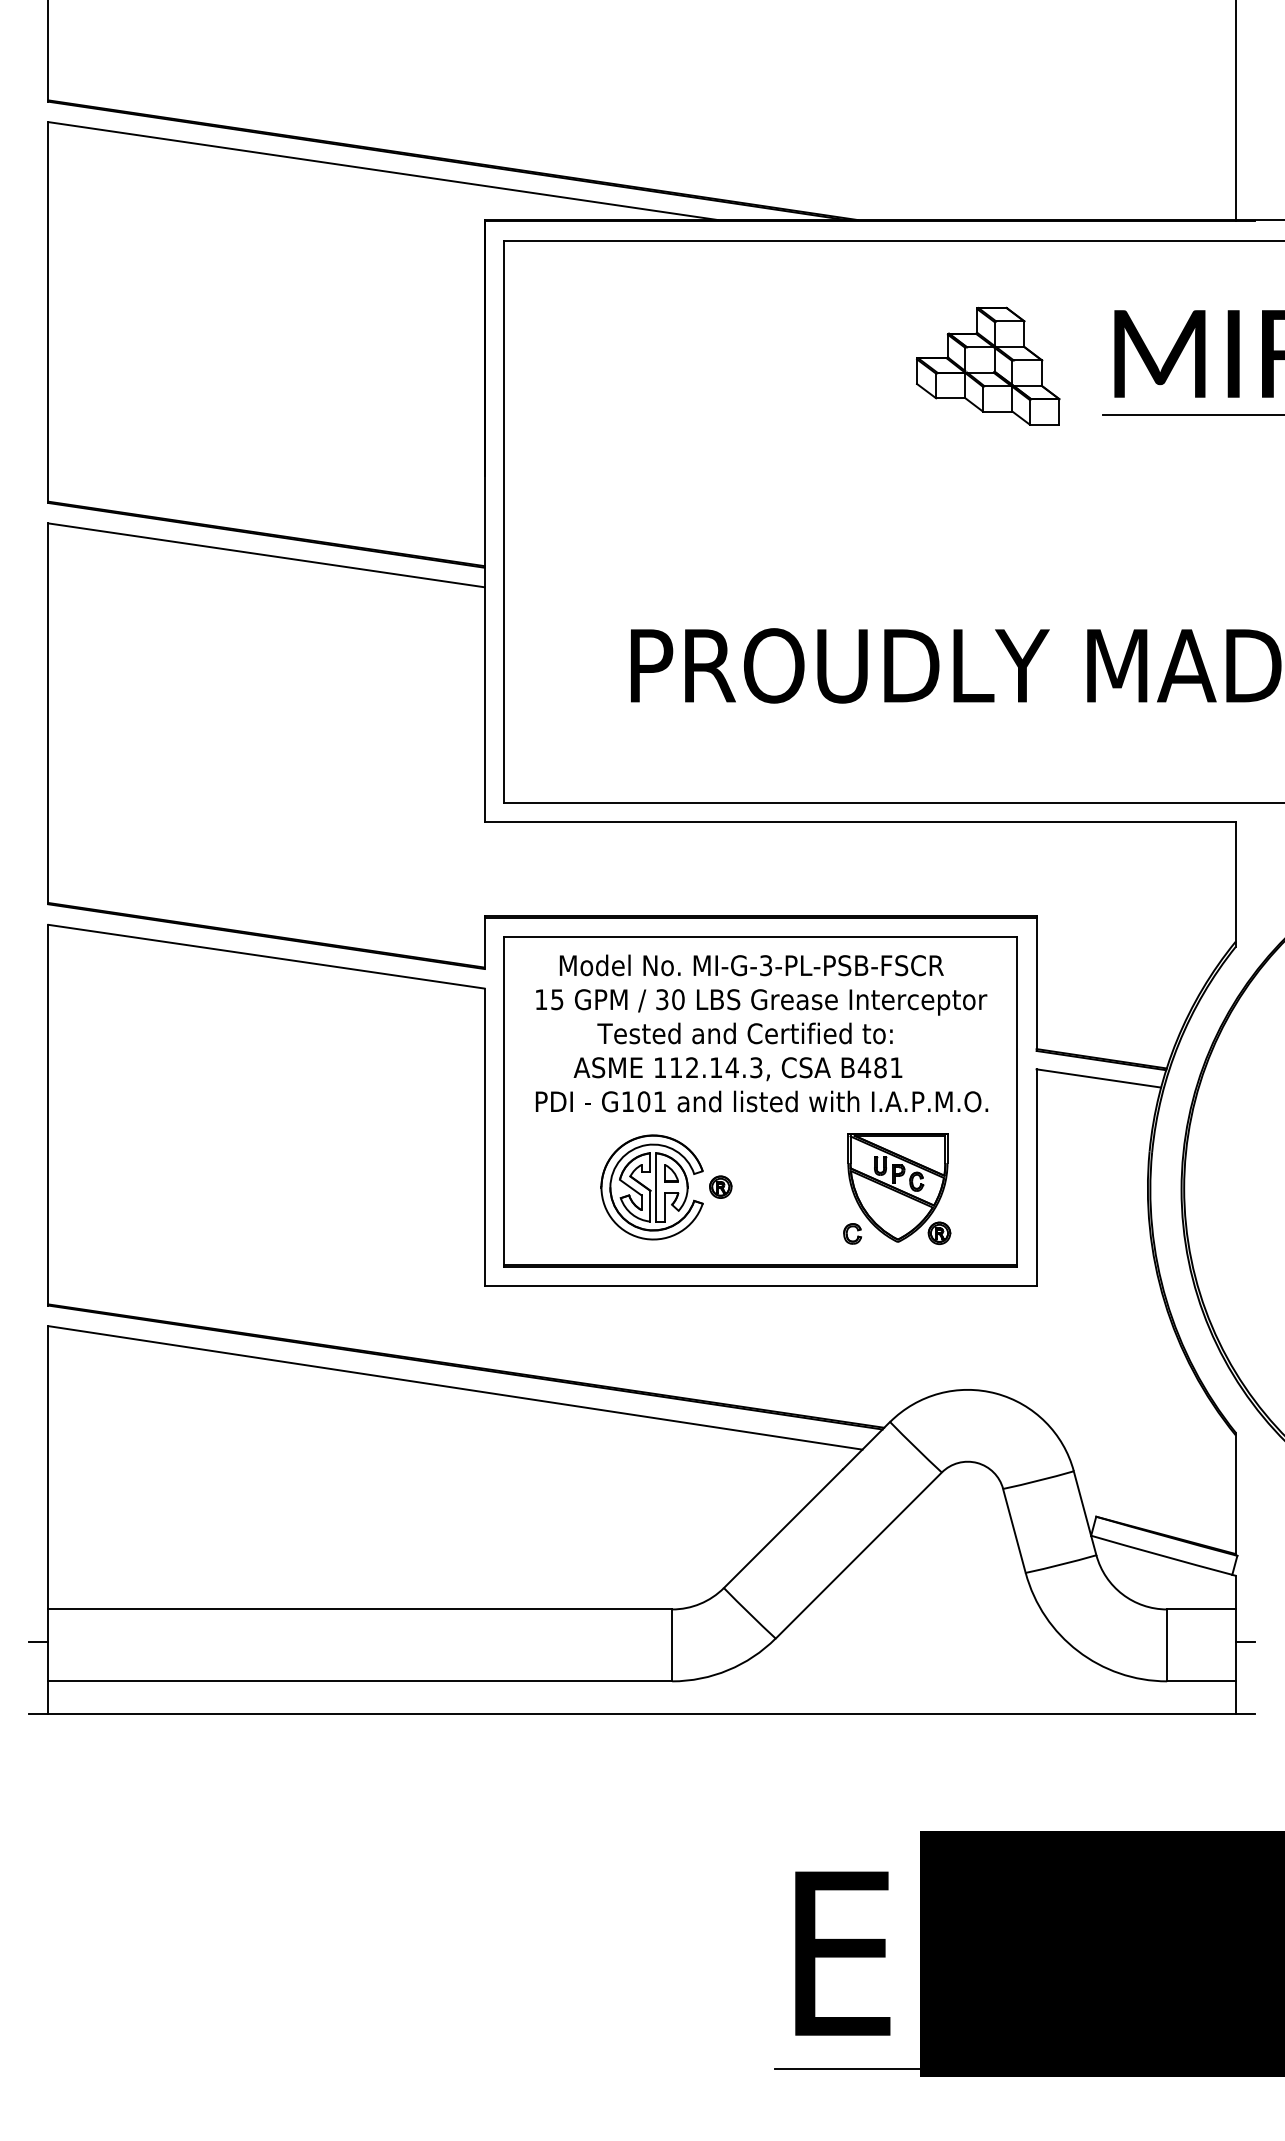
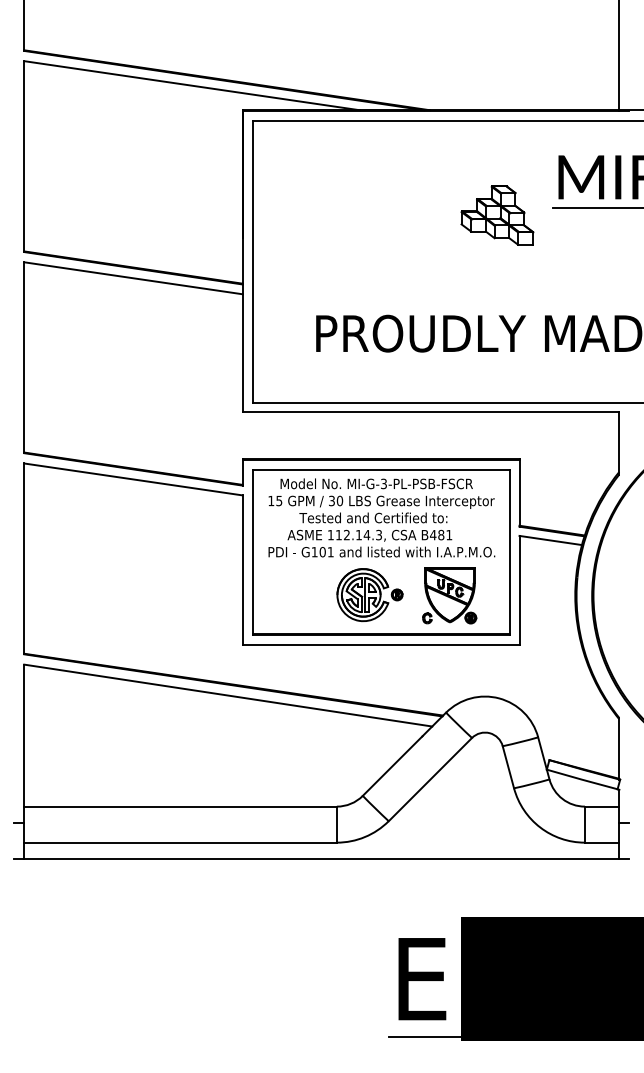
part: (988, 366) -> (497, 215), moved
part: (665, 1188) -> (369, 595), moved

